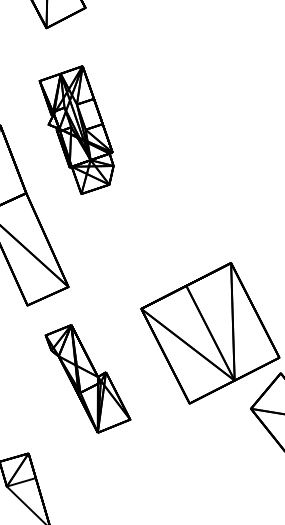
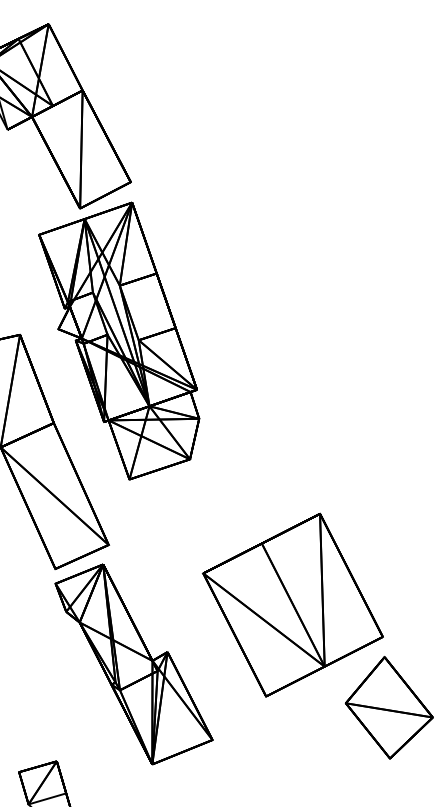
part: (76, 129) -> (119, 340), size x1.67
part: (87, 378) -> (133, 664), size x1.43

